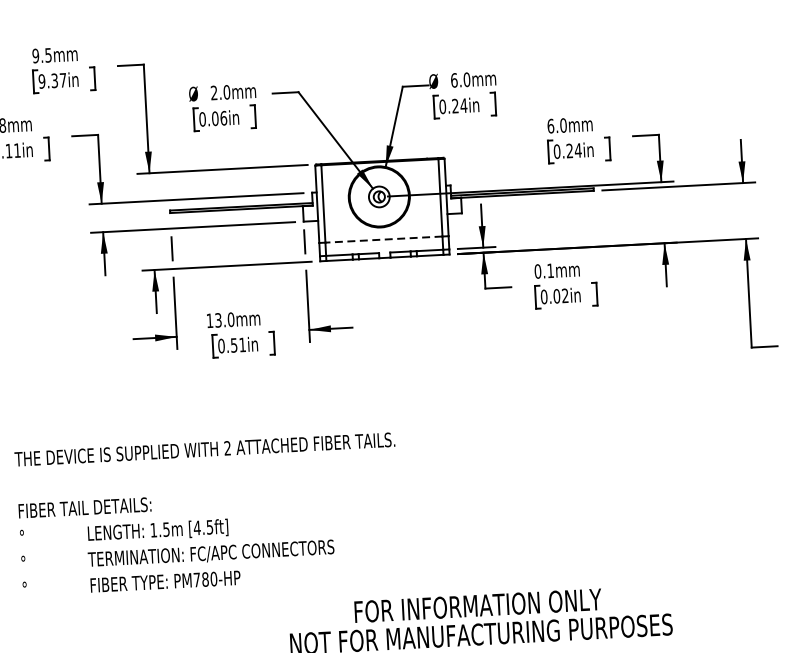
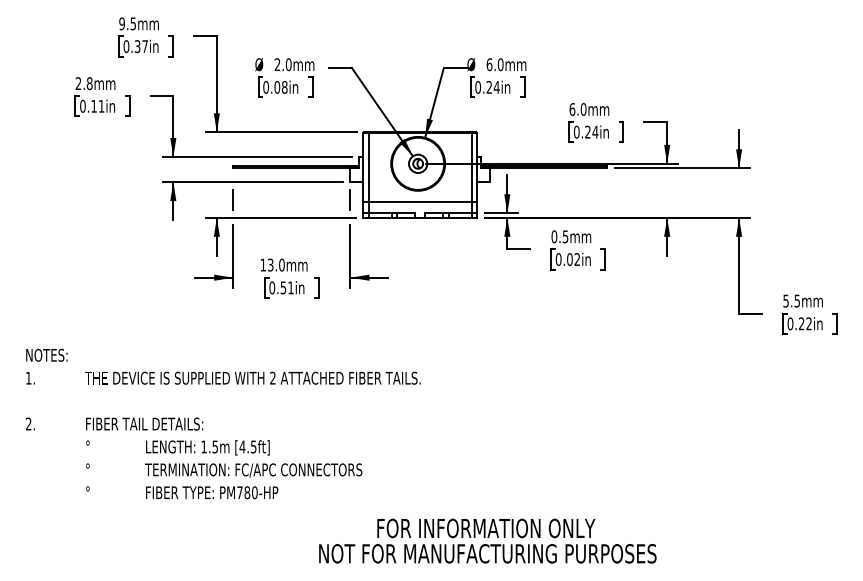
text: (42, 81) -> (126, 46), 9.37in -> 0.37in
text: (223, 118) -> (284, 87), 0.06in -> 0.08in
line: (384, 239) -> (420, 201), dashed -> solid
text: (550, 270) -> (565, 236), 0.1mm -> 0.5mm

